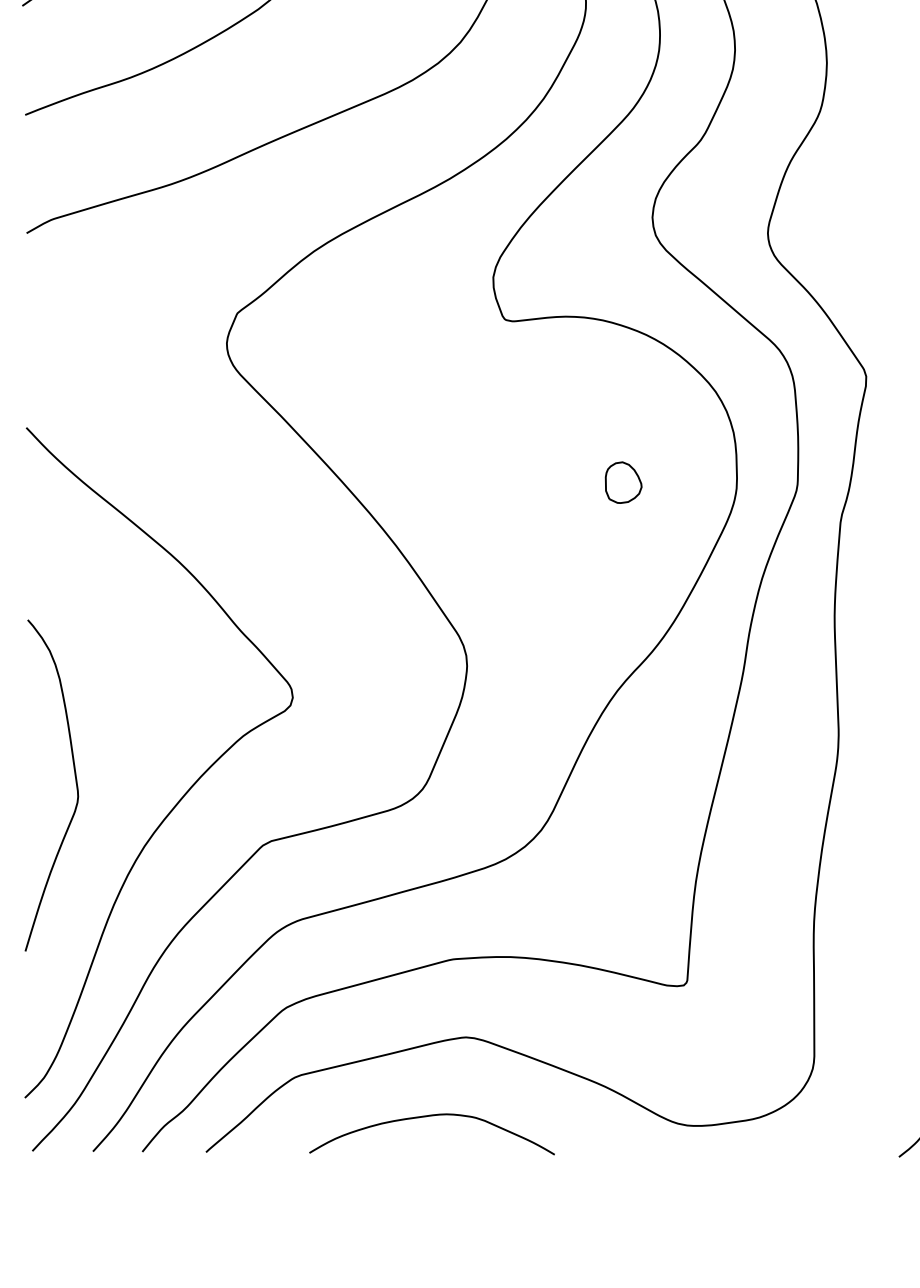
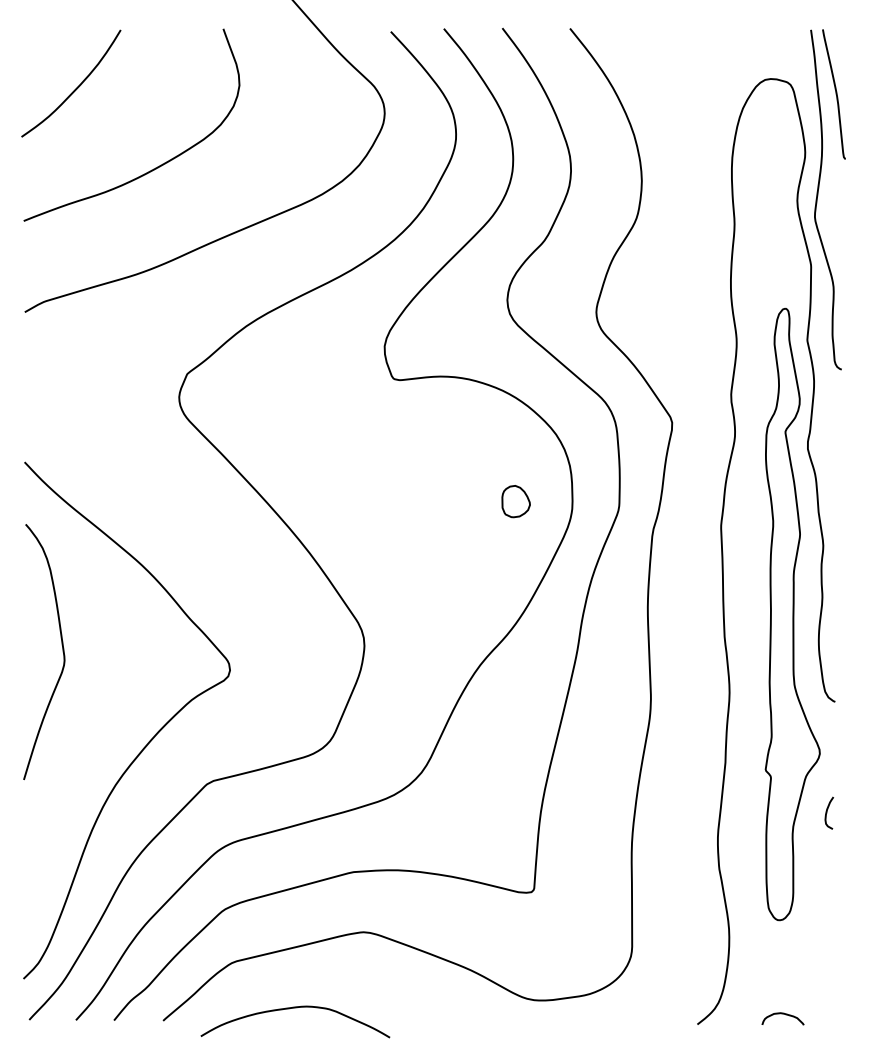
part: (622, 482) -> (515, 501), moved
curve: (75, 786) -> (62, 652), moved
curve: (432, 1116) -> (295, 1008), moved

